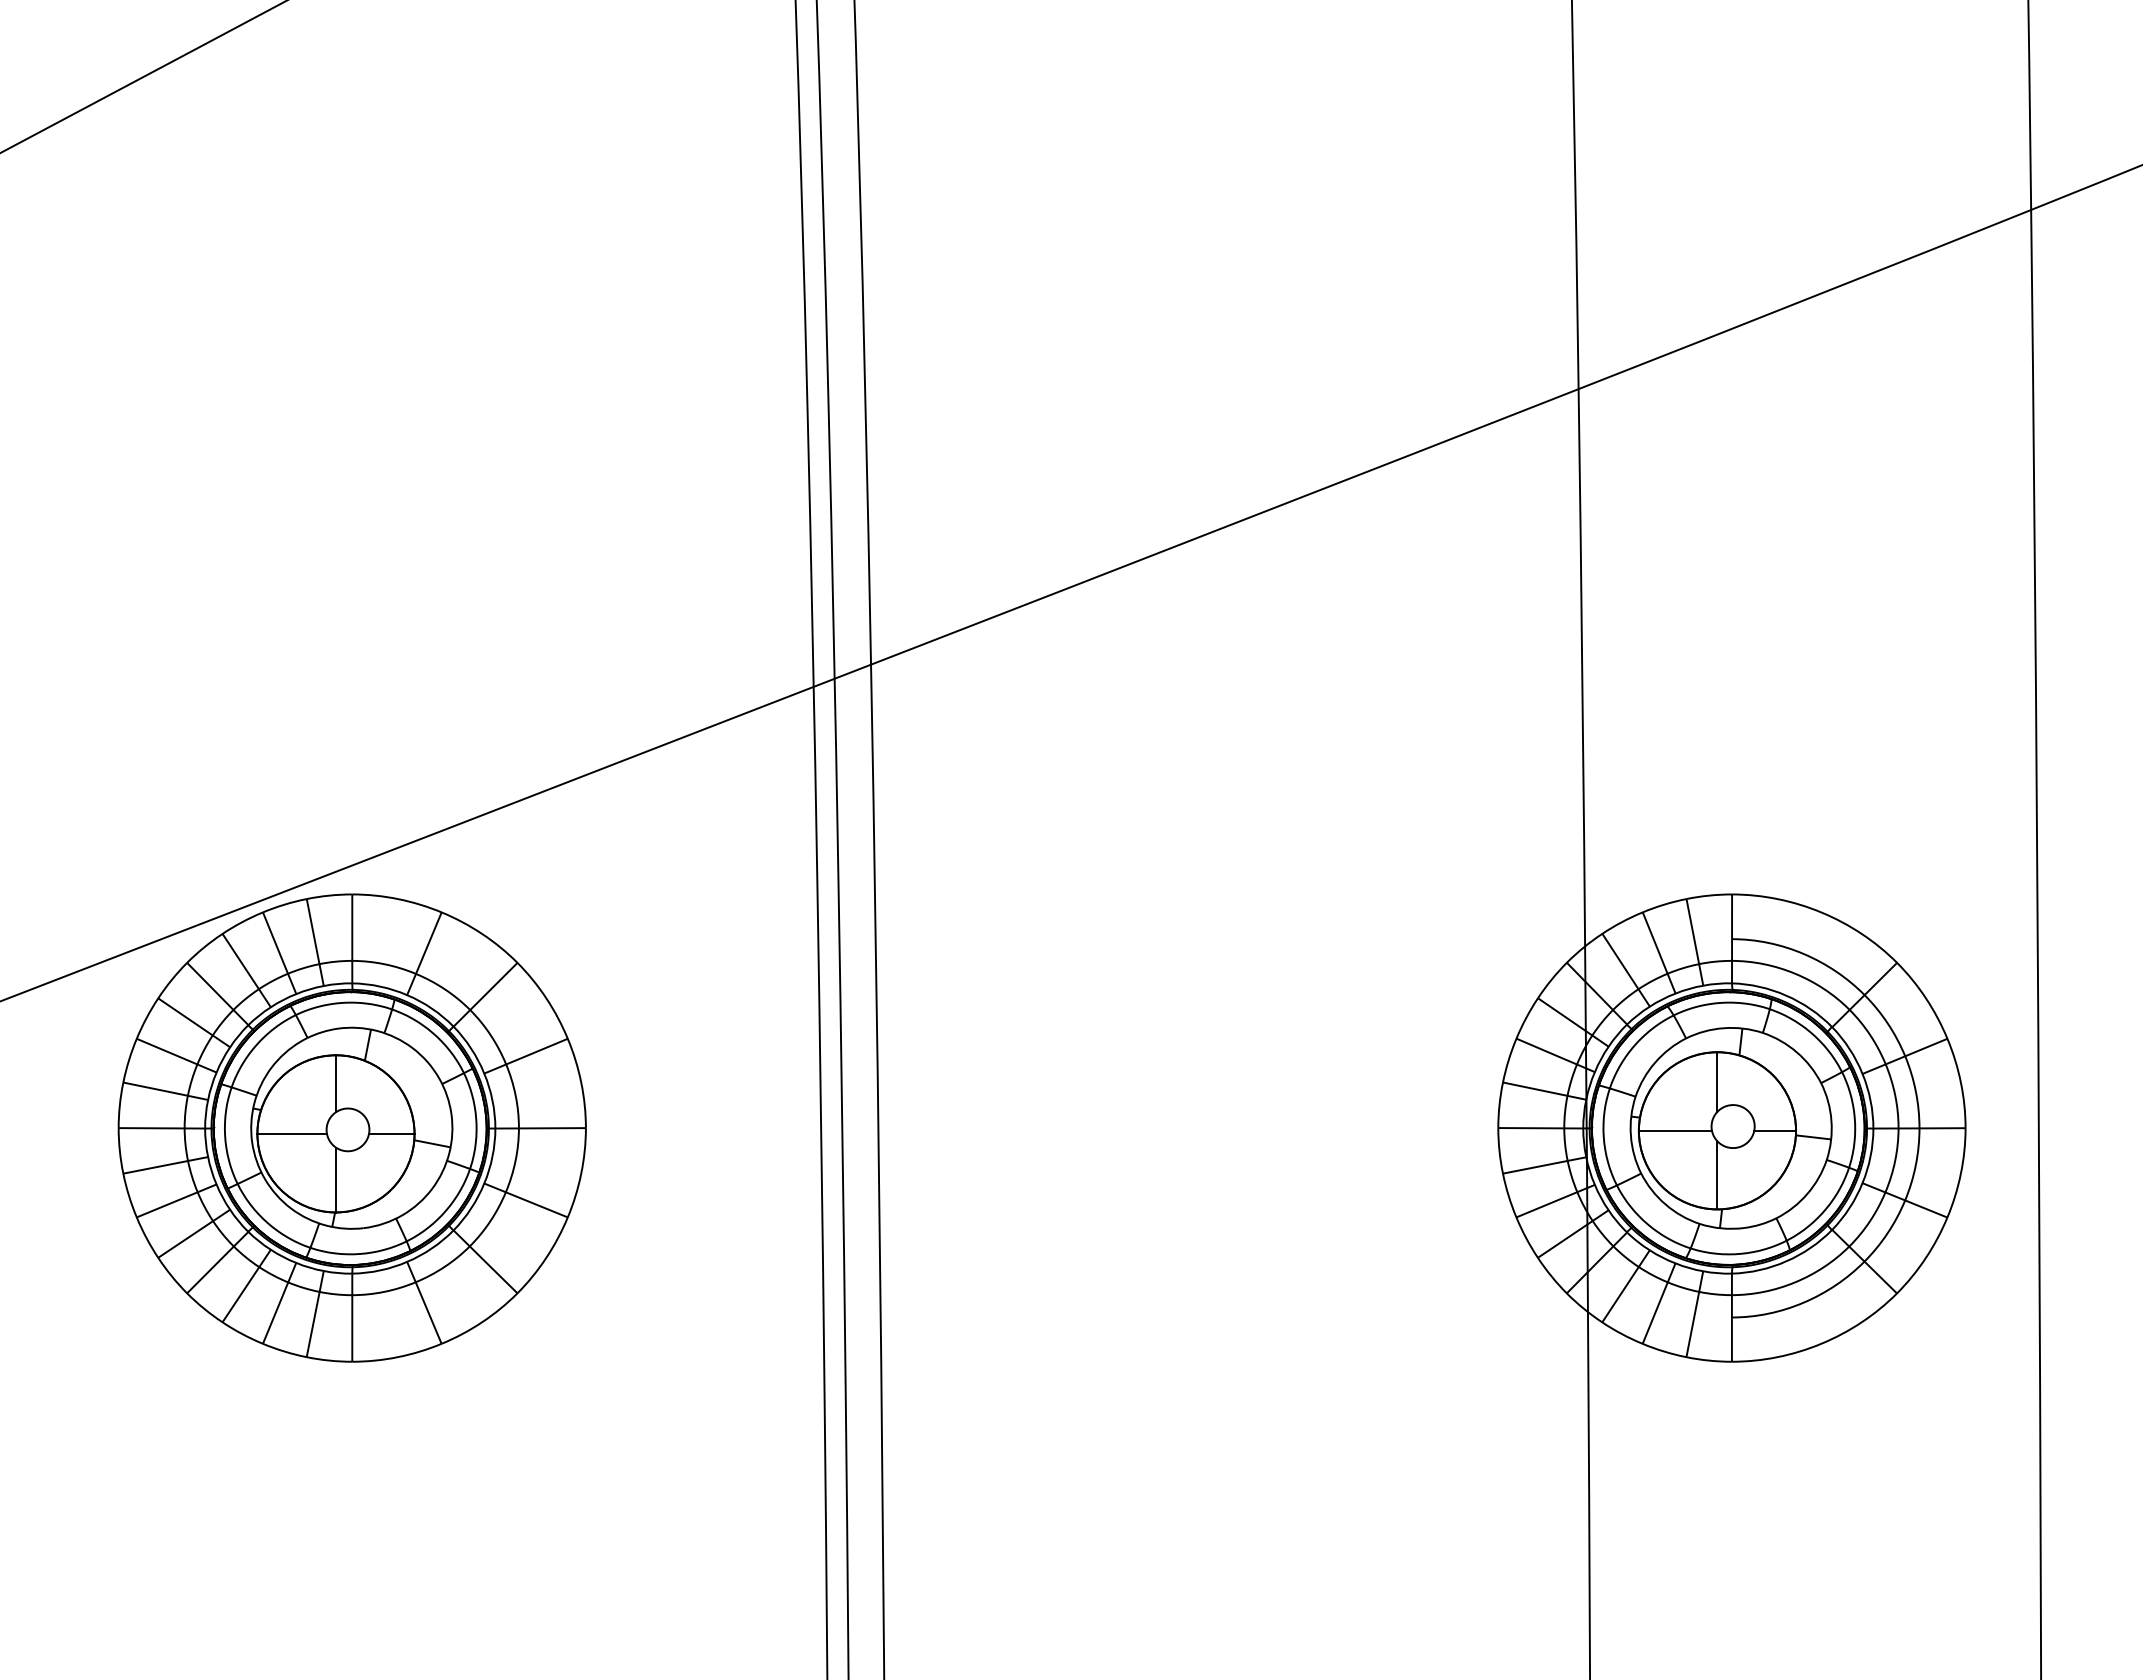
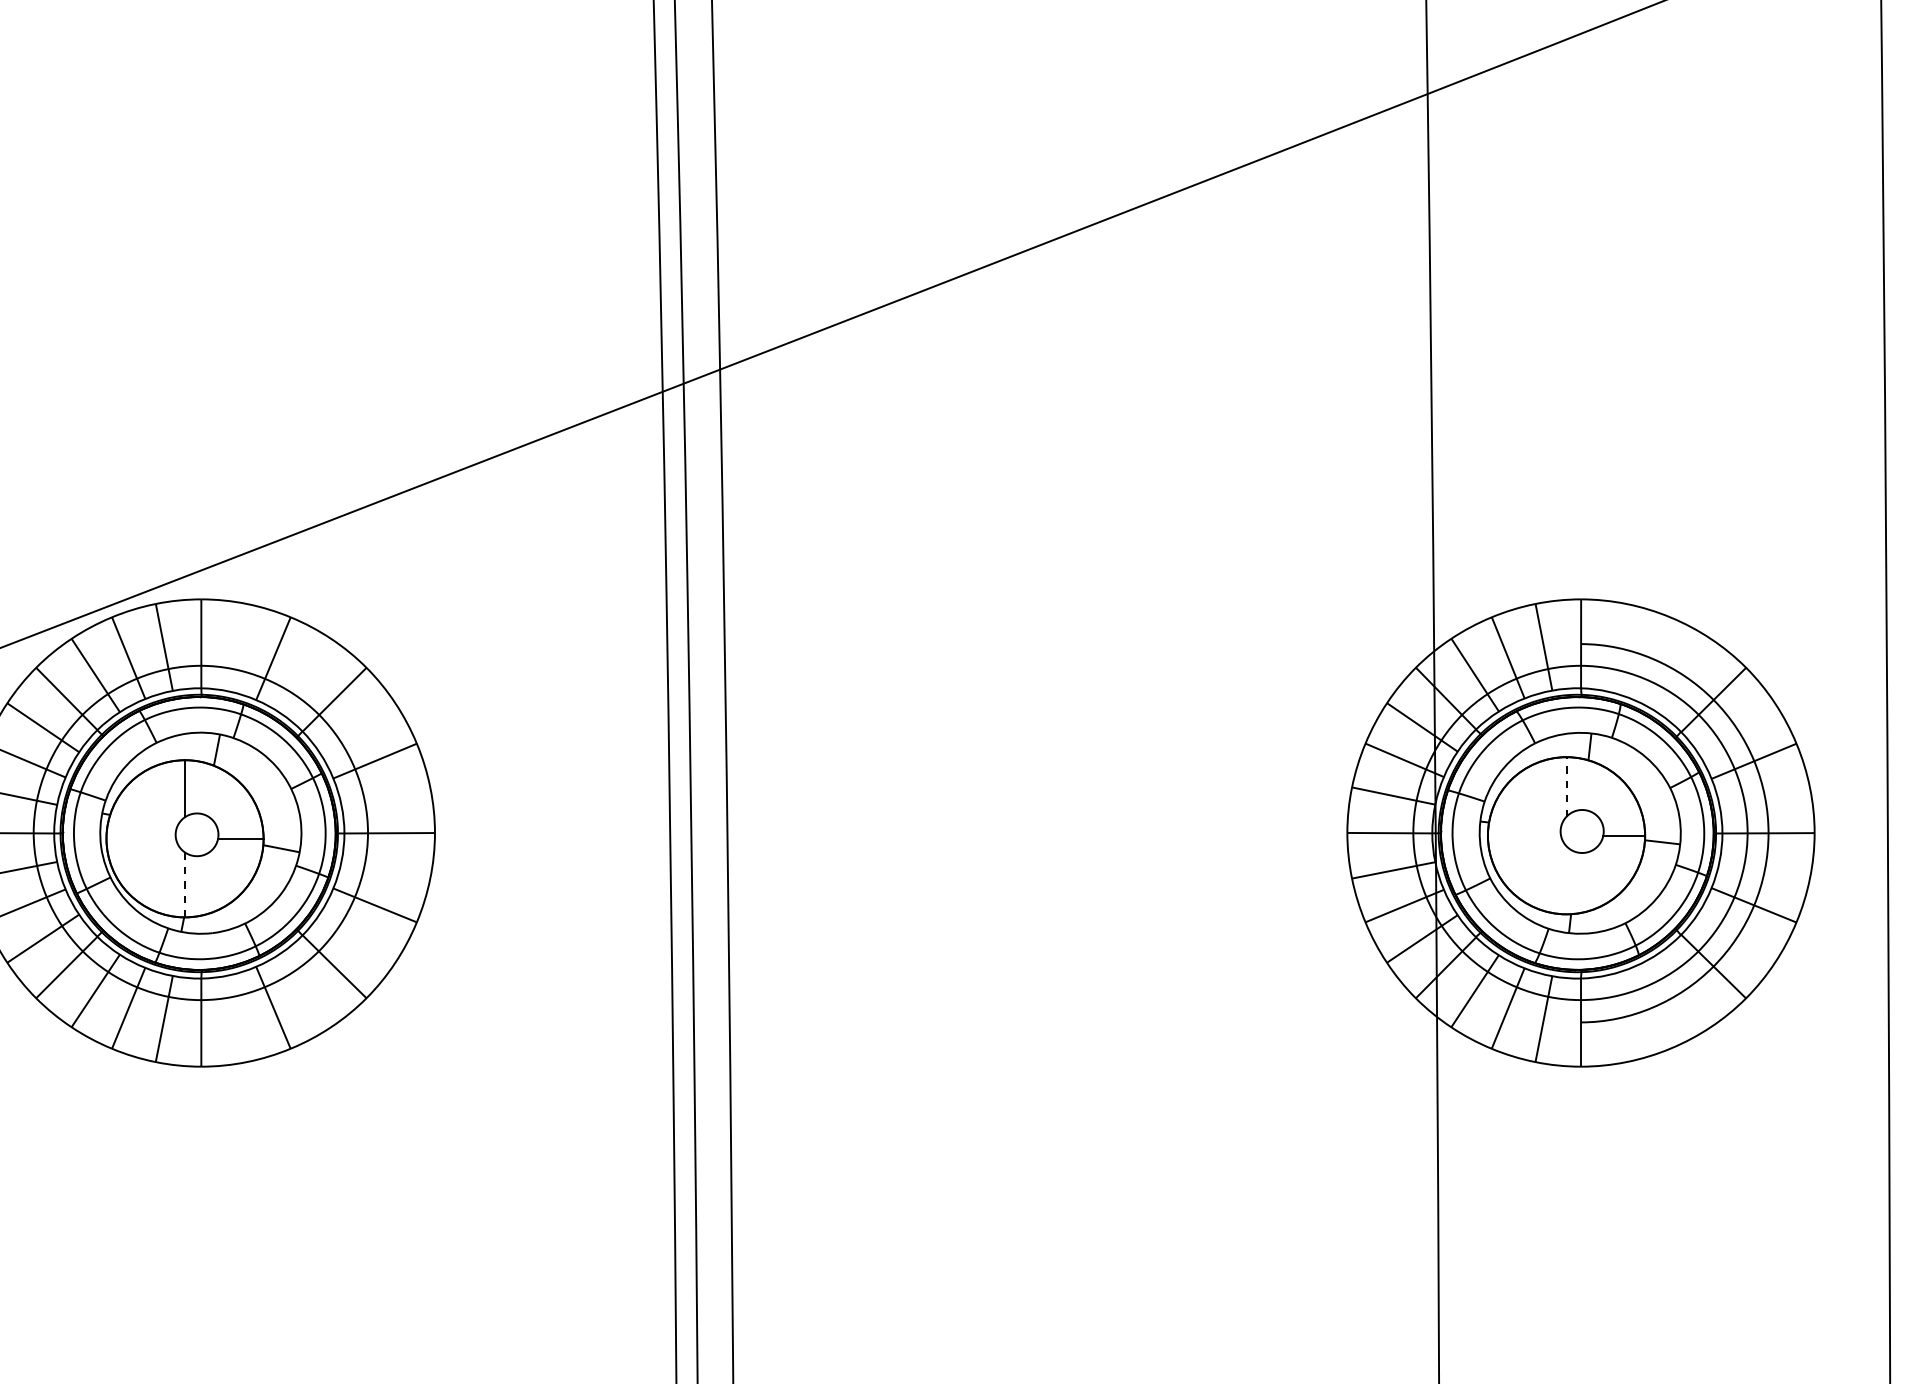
line: (1717, 1081) -> (1566, 786), solid -> dashed
line: (1675, 1130) -> (1524, 835), removed
line: (291, 1133) -> (140, 838), removed
line: (1717, 1175) -> (1566, 880), removed
line: (335, 1179) -> (184, 884), solid -> dashed

